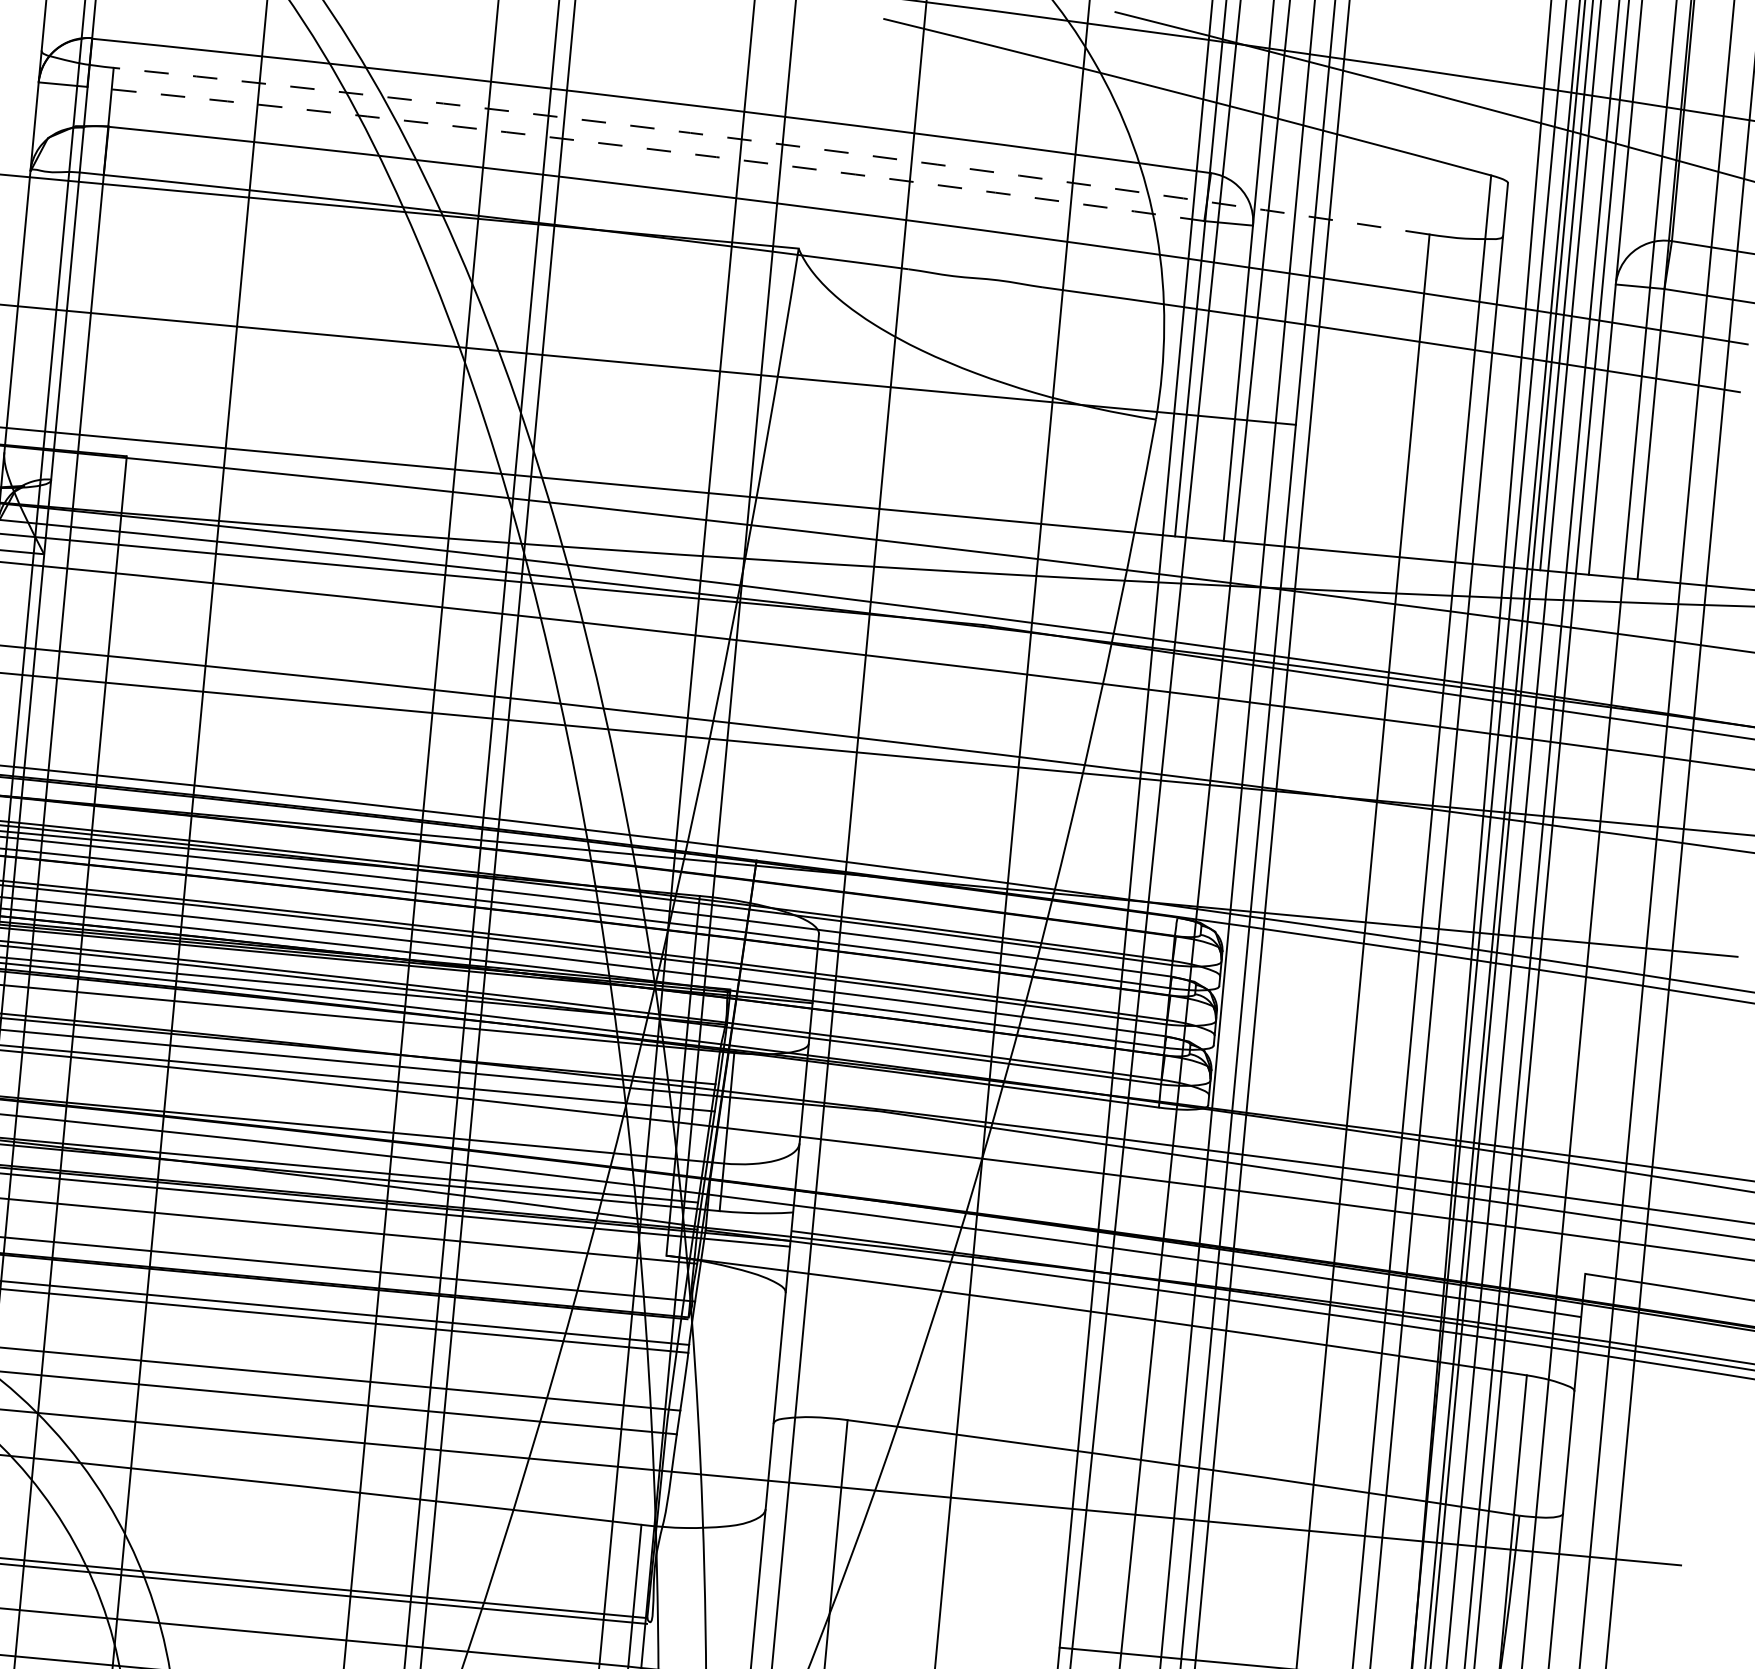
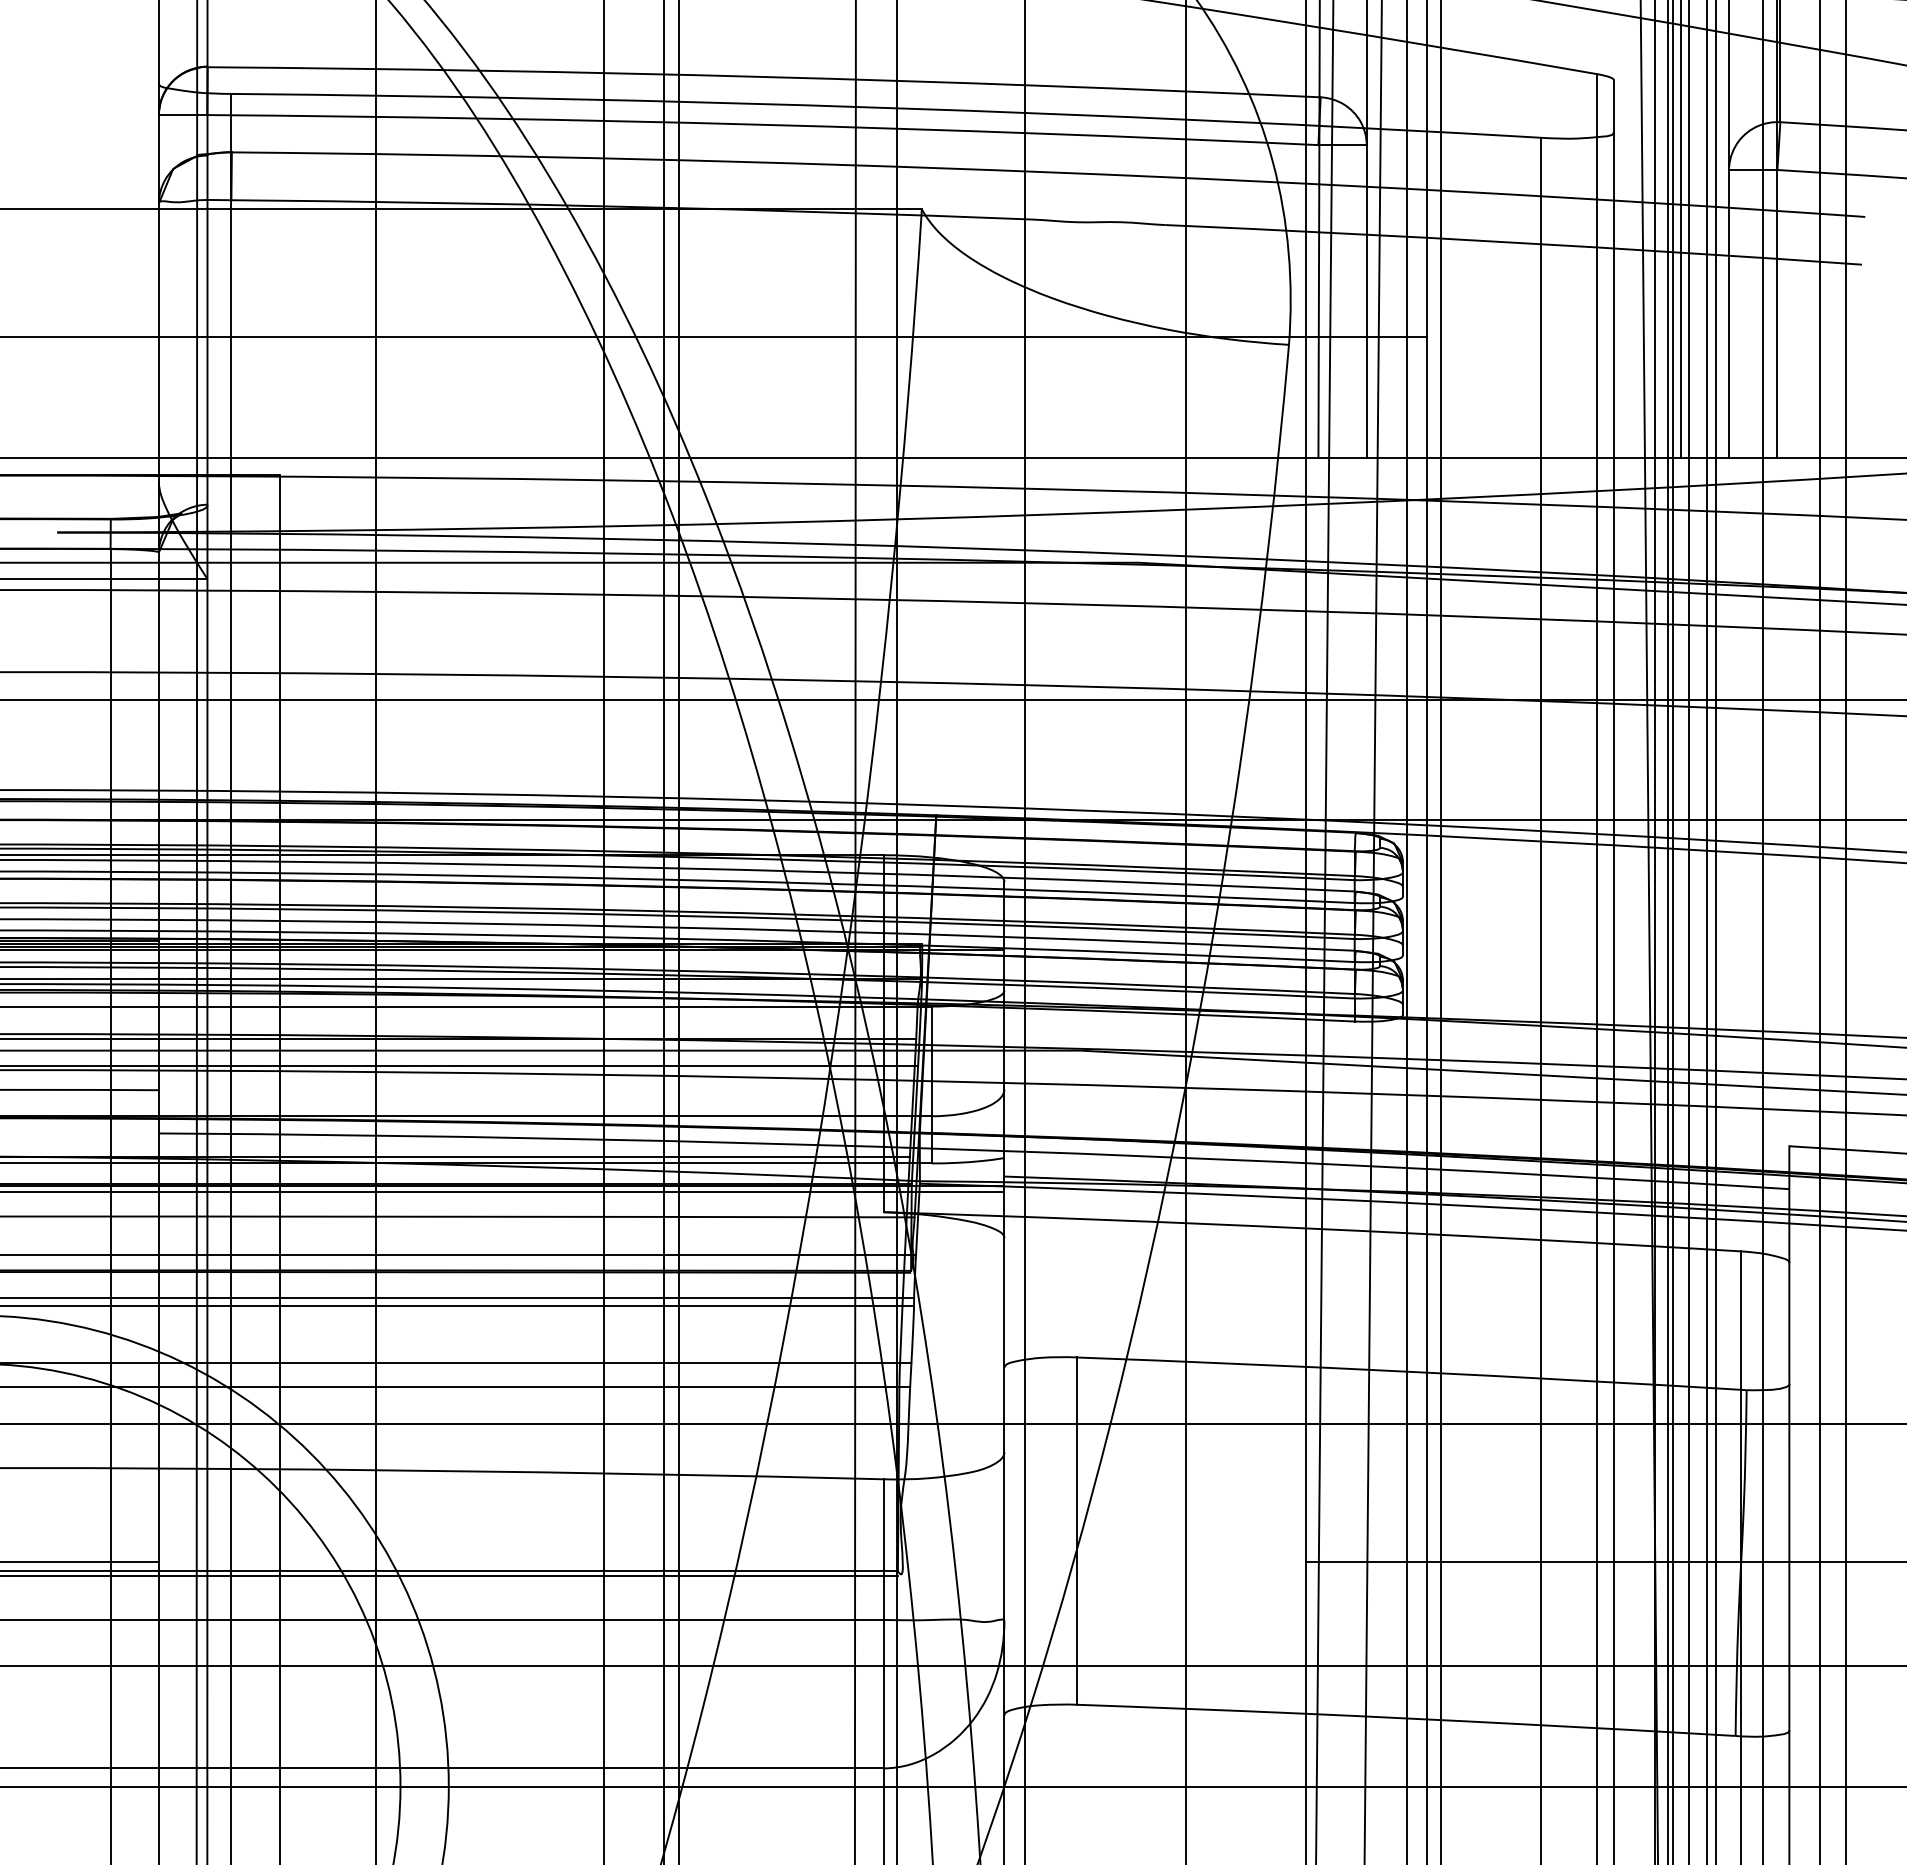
arc: (772, 142) -> (886, 107), dashed -> solid
arc: (646, 148) -> (762, 124), dashed -> solid

